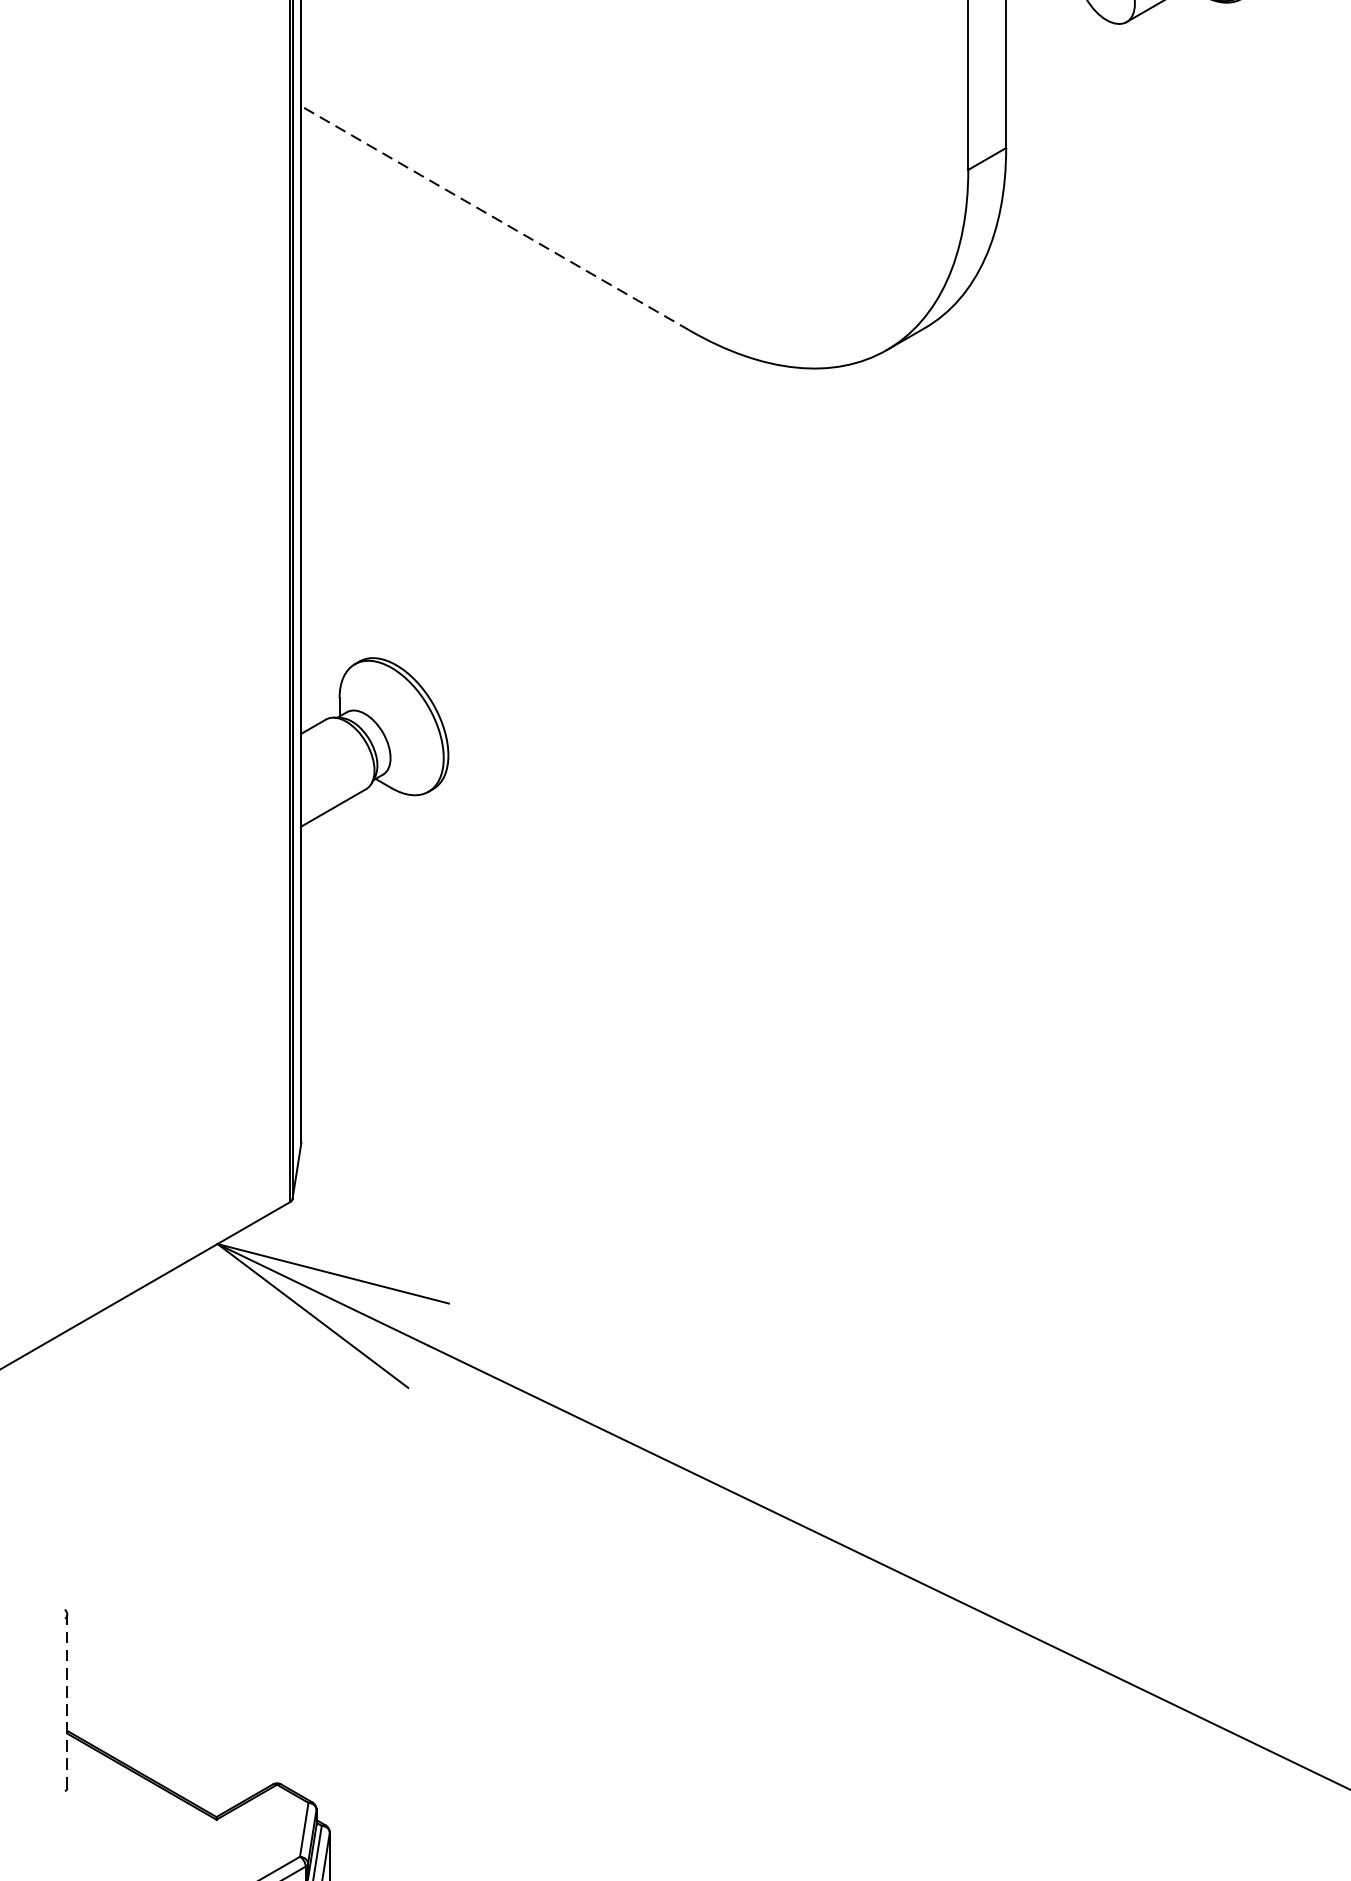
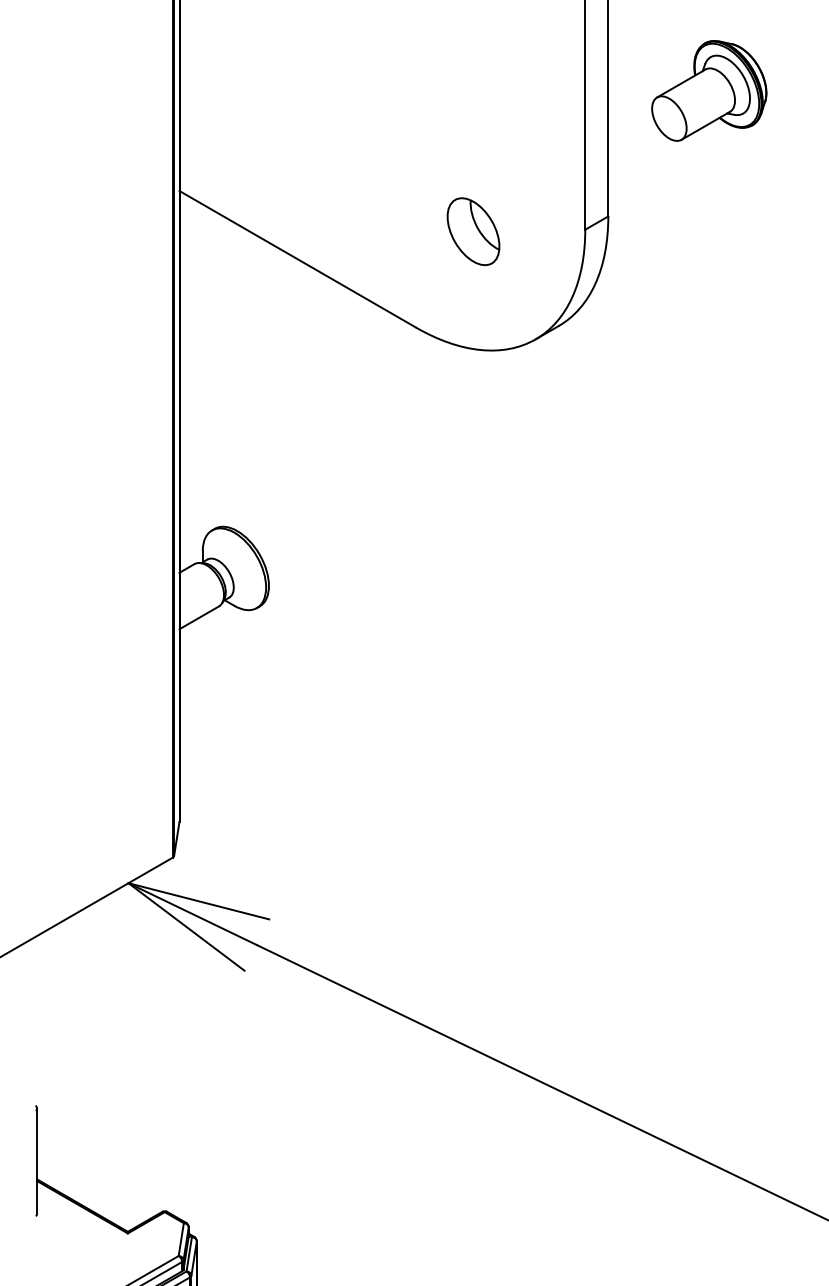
part: (784, 172) -> (473, 231), added
line: (495, 218) -> (297, 259), dashed -> solid
line: (67, 1701) -> (37, 1161), dashed -> solid

